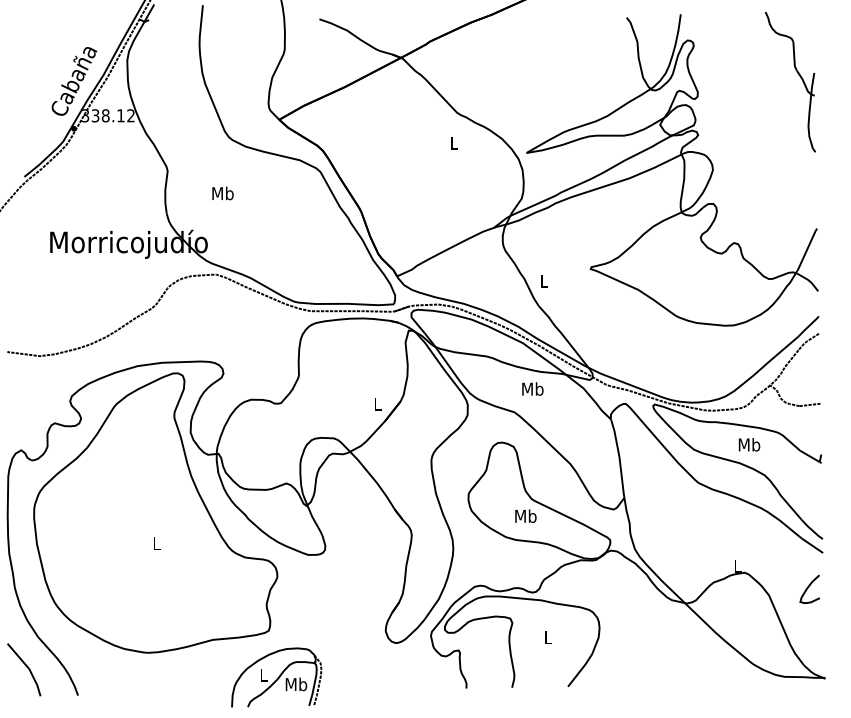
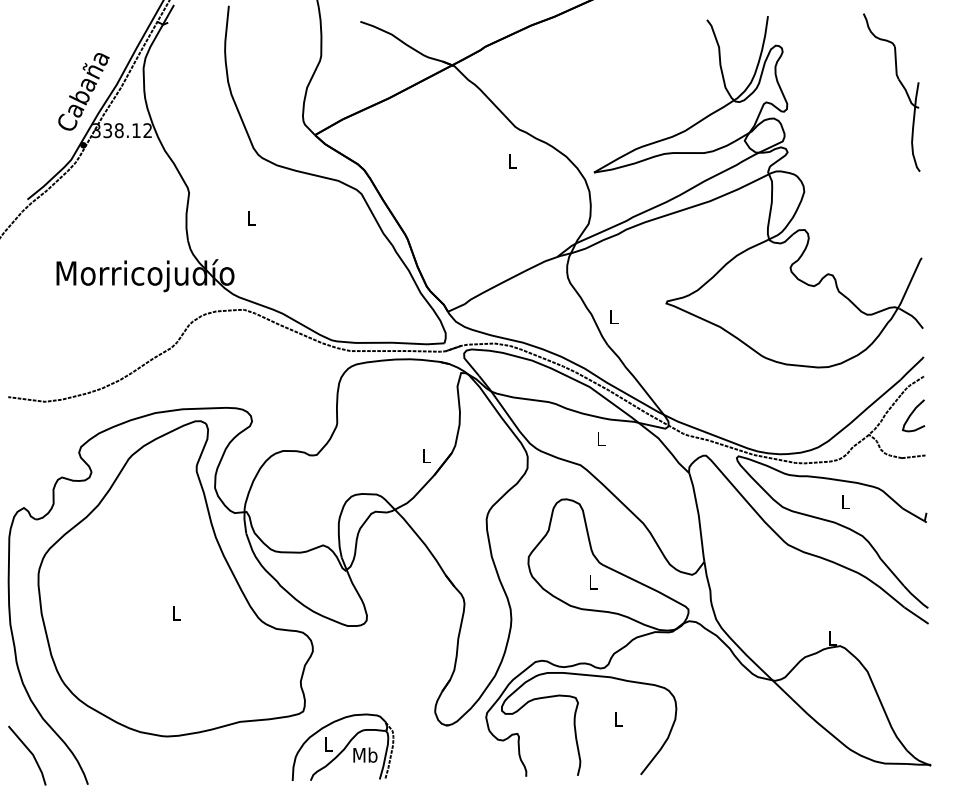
text: (222, 192) -> (251, 217), Mb -> L
text: (533, 388) -> (601, 438), Mb -> L
text: (749, 444) -> (845, 501), Mb -> L
text: (526, 515) -> (593, 581), Mb -> L
curve: (808, 588) -> (912, 414), moved
part: (276, 676) -> (342, 746), moved

